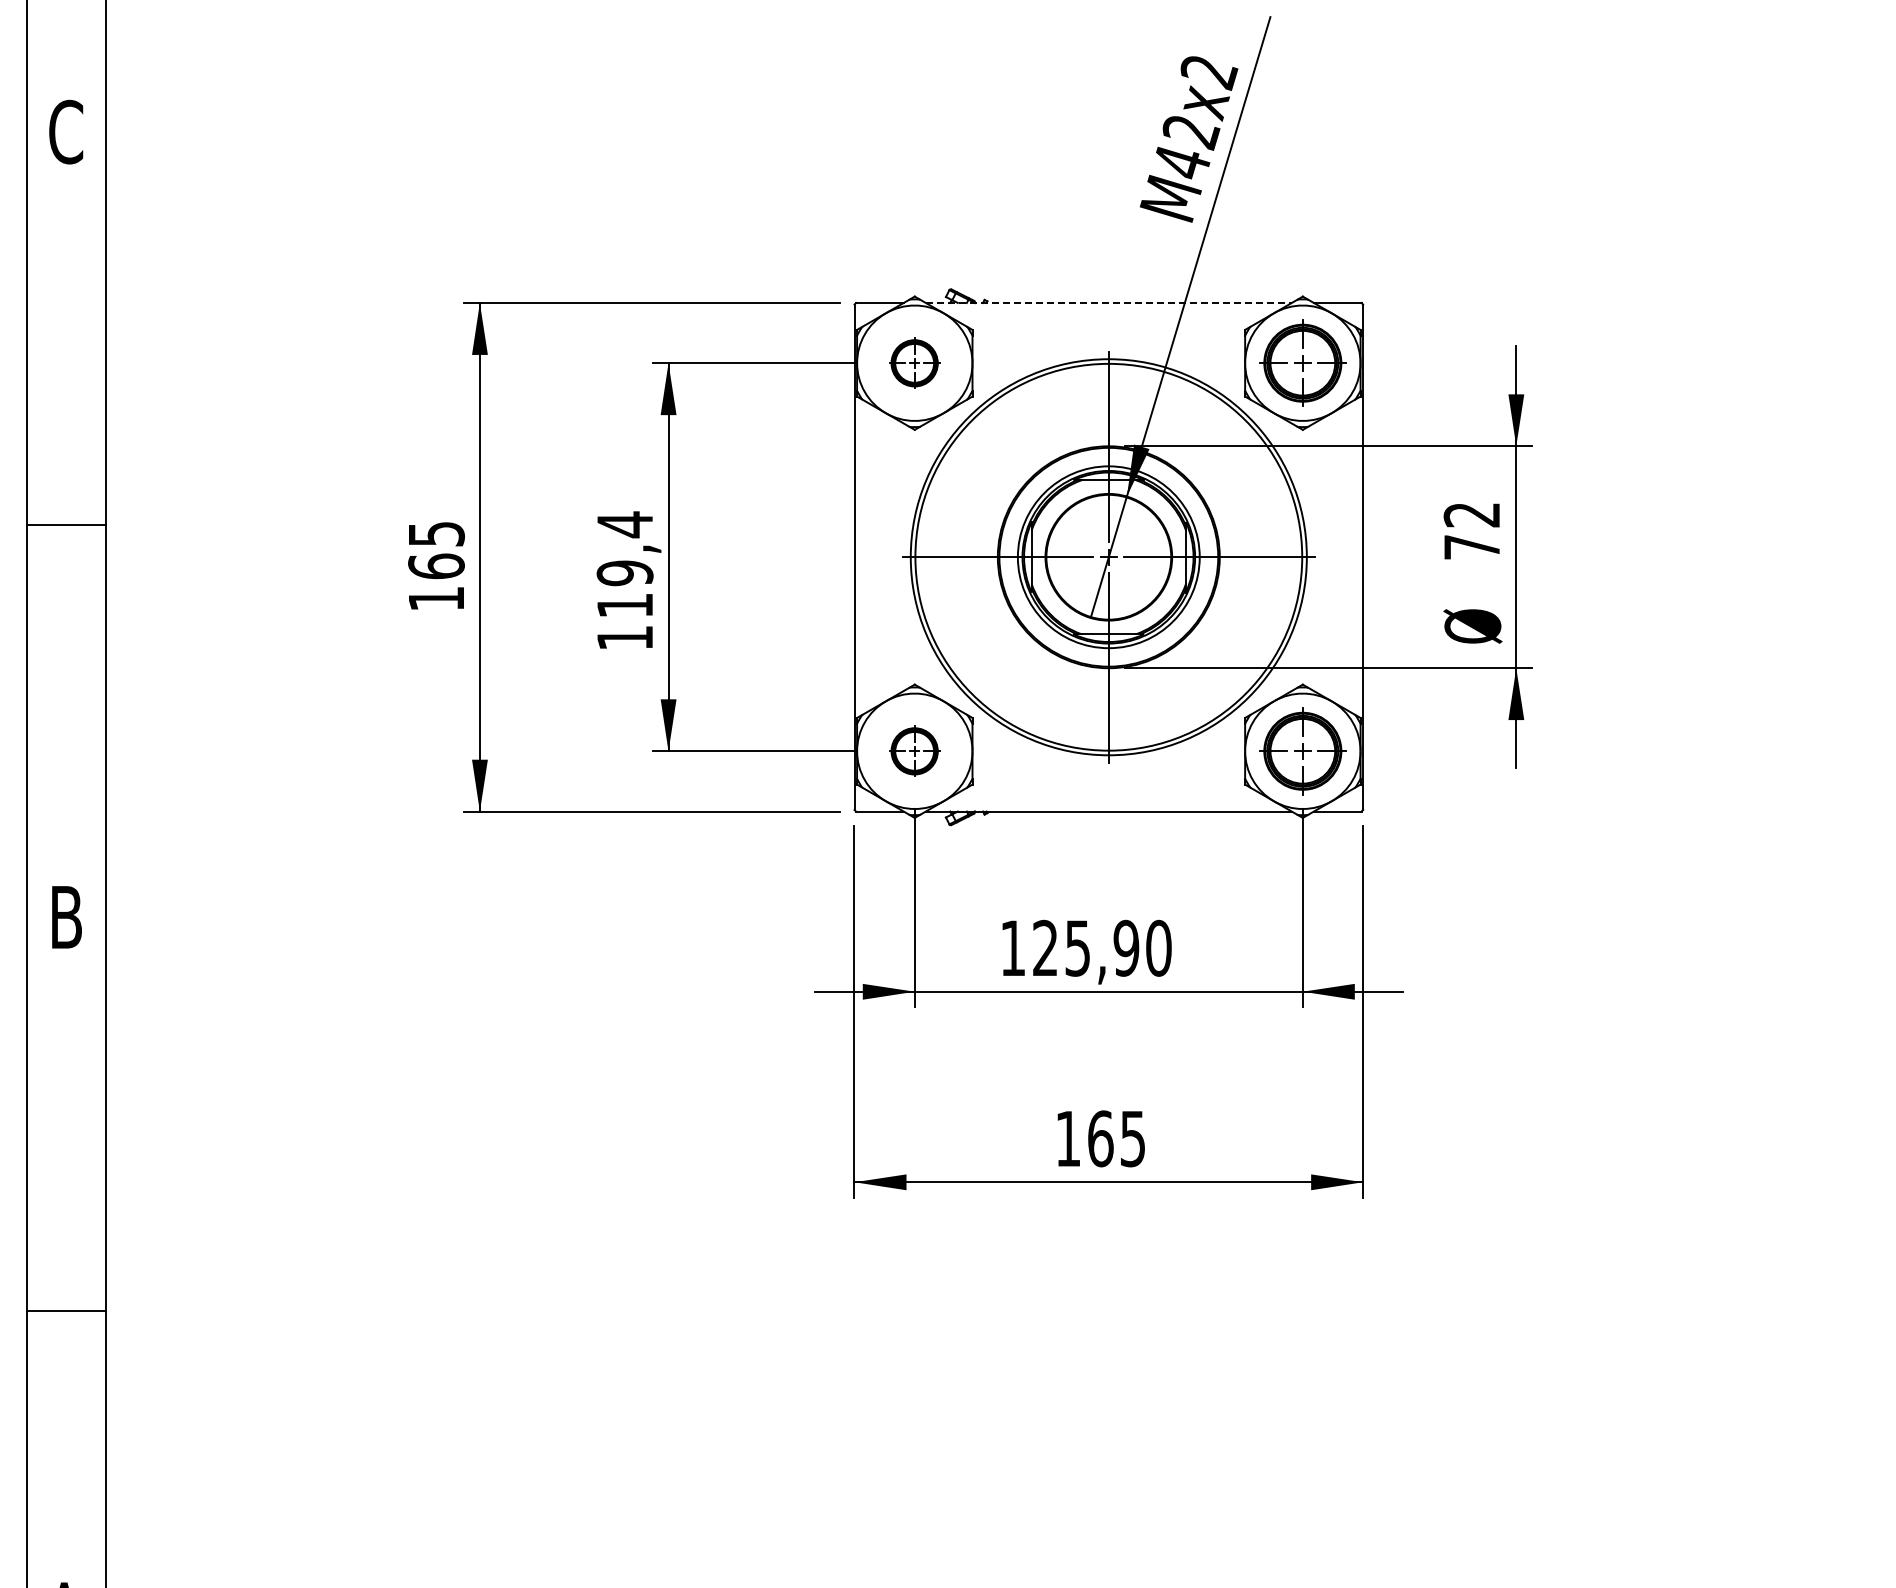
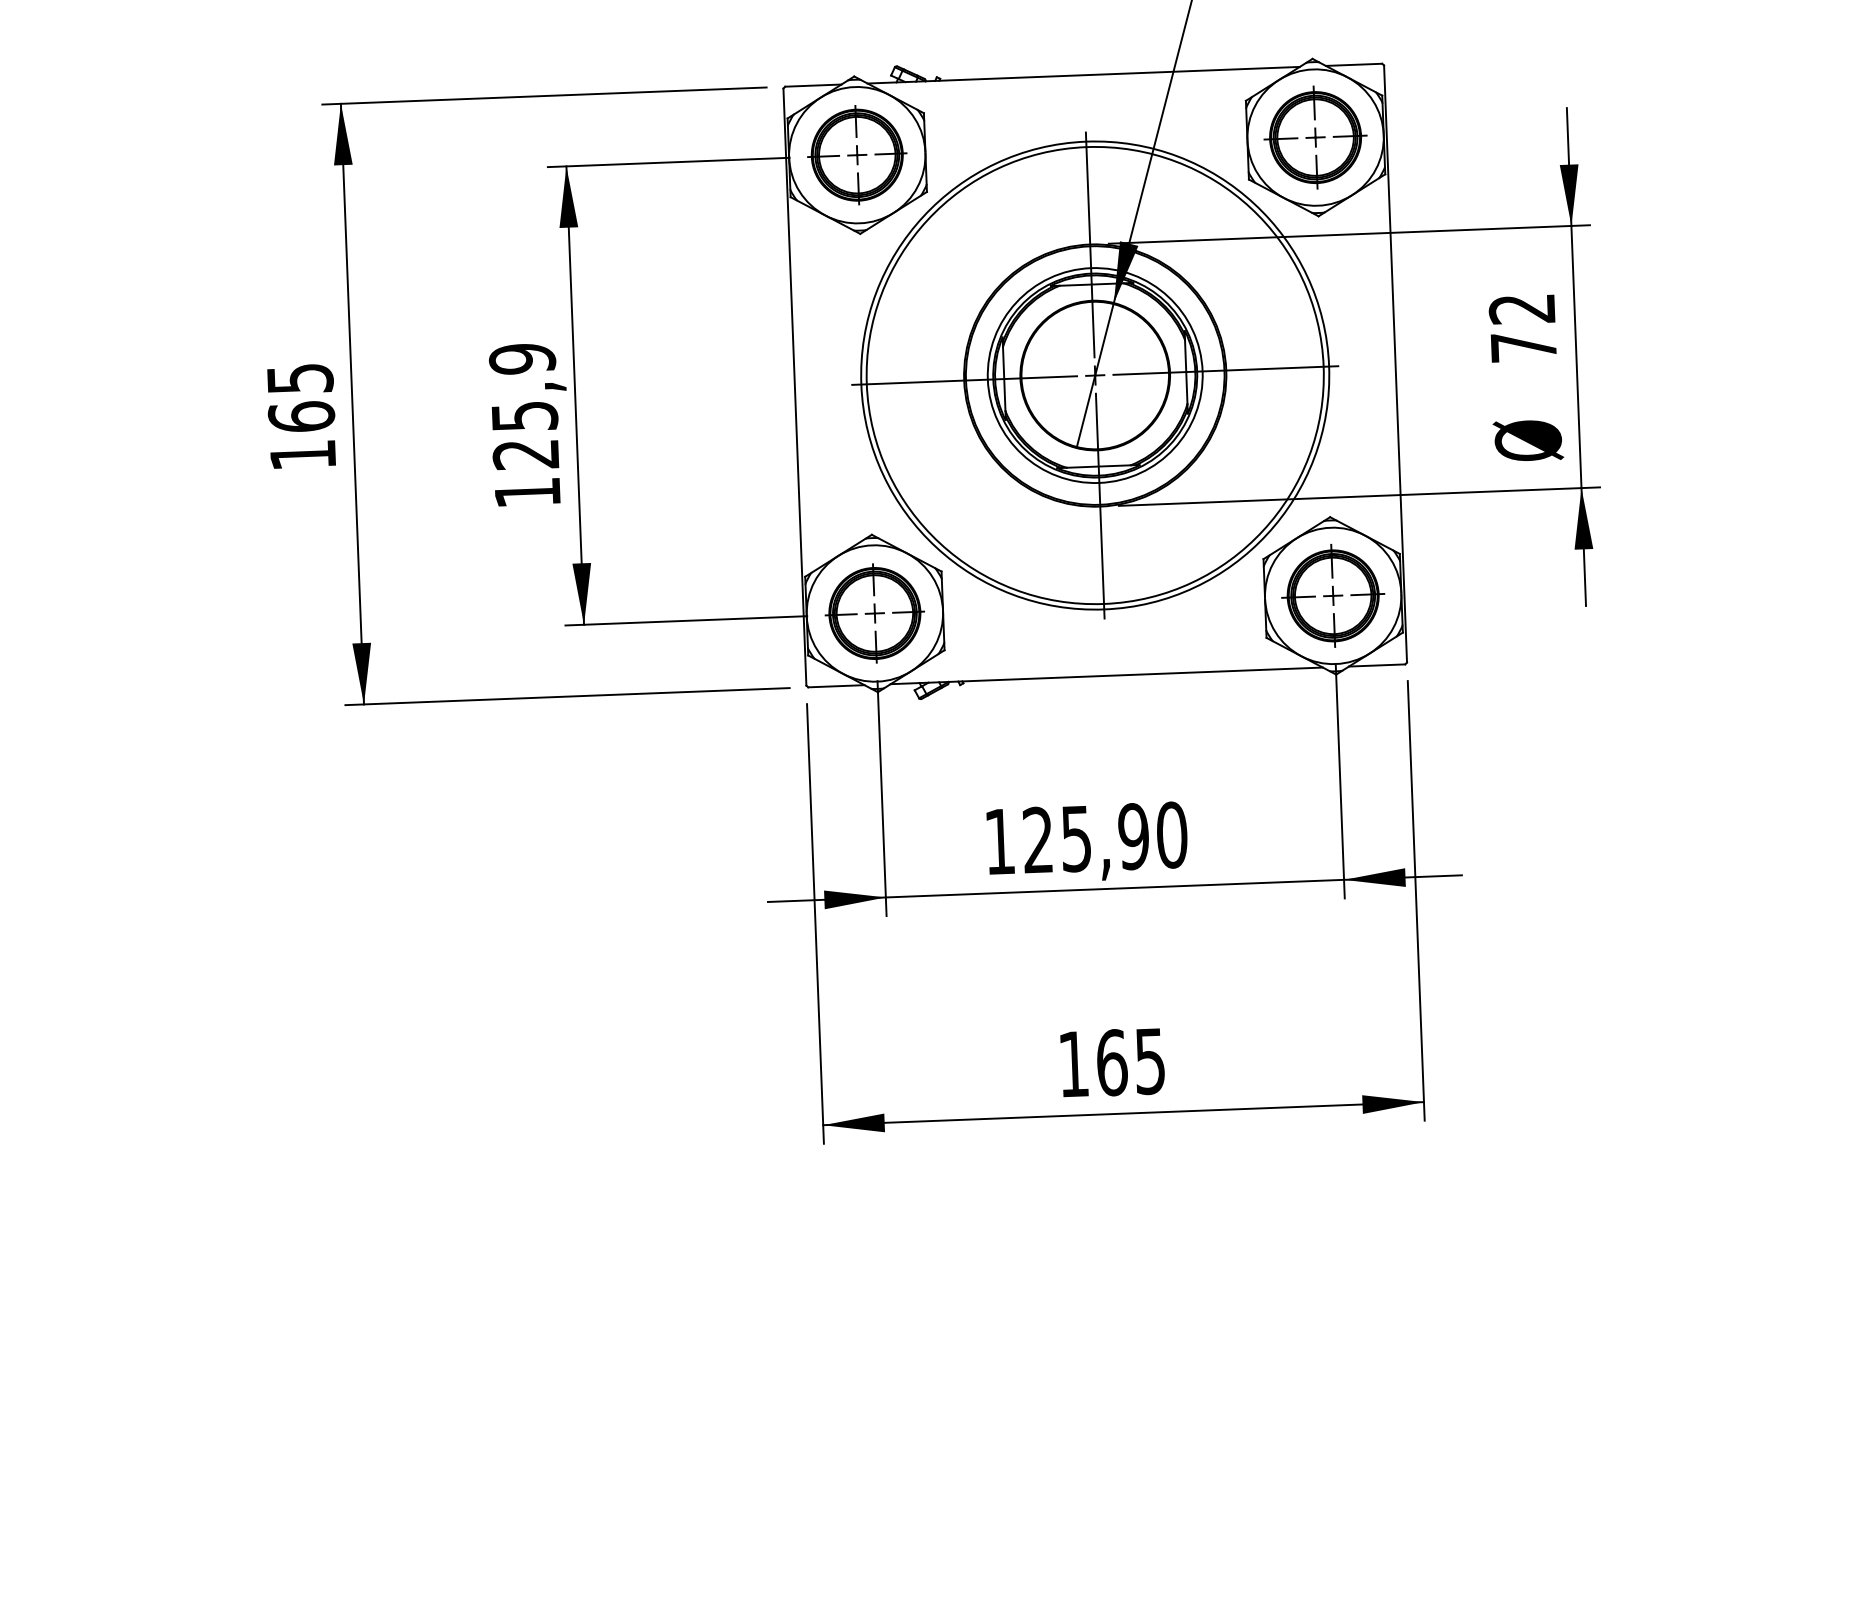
line: (1108, 302) -> (1083, 74), dashed -> solid
part: (914, 363) -> (856, 155), size x1.67
text: (624, 564) -> (523, 406), 119,4 -> 125,9
part: (914, 751) -> (874, 613), size x1.67

